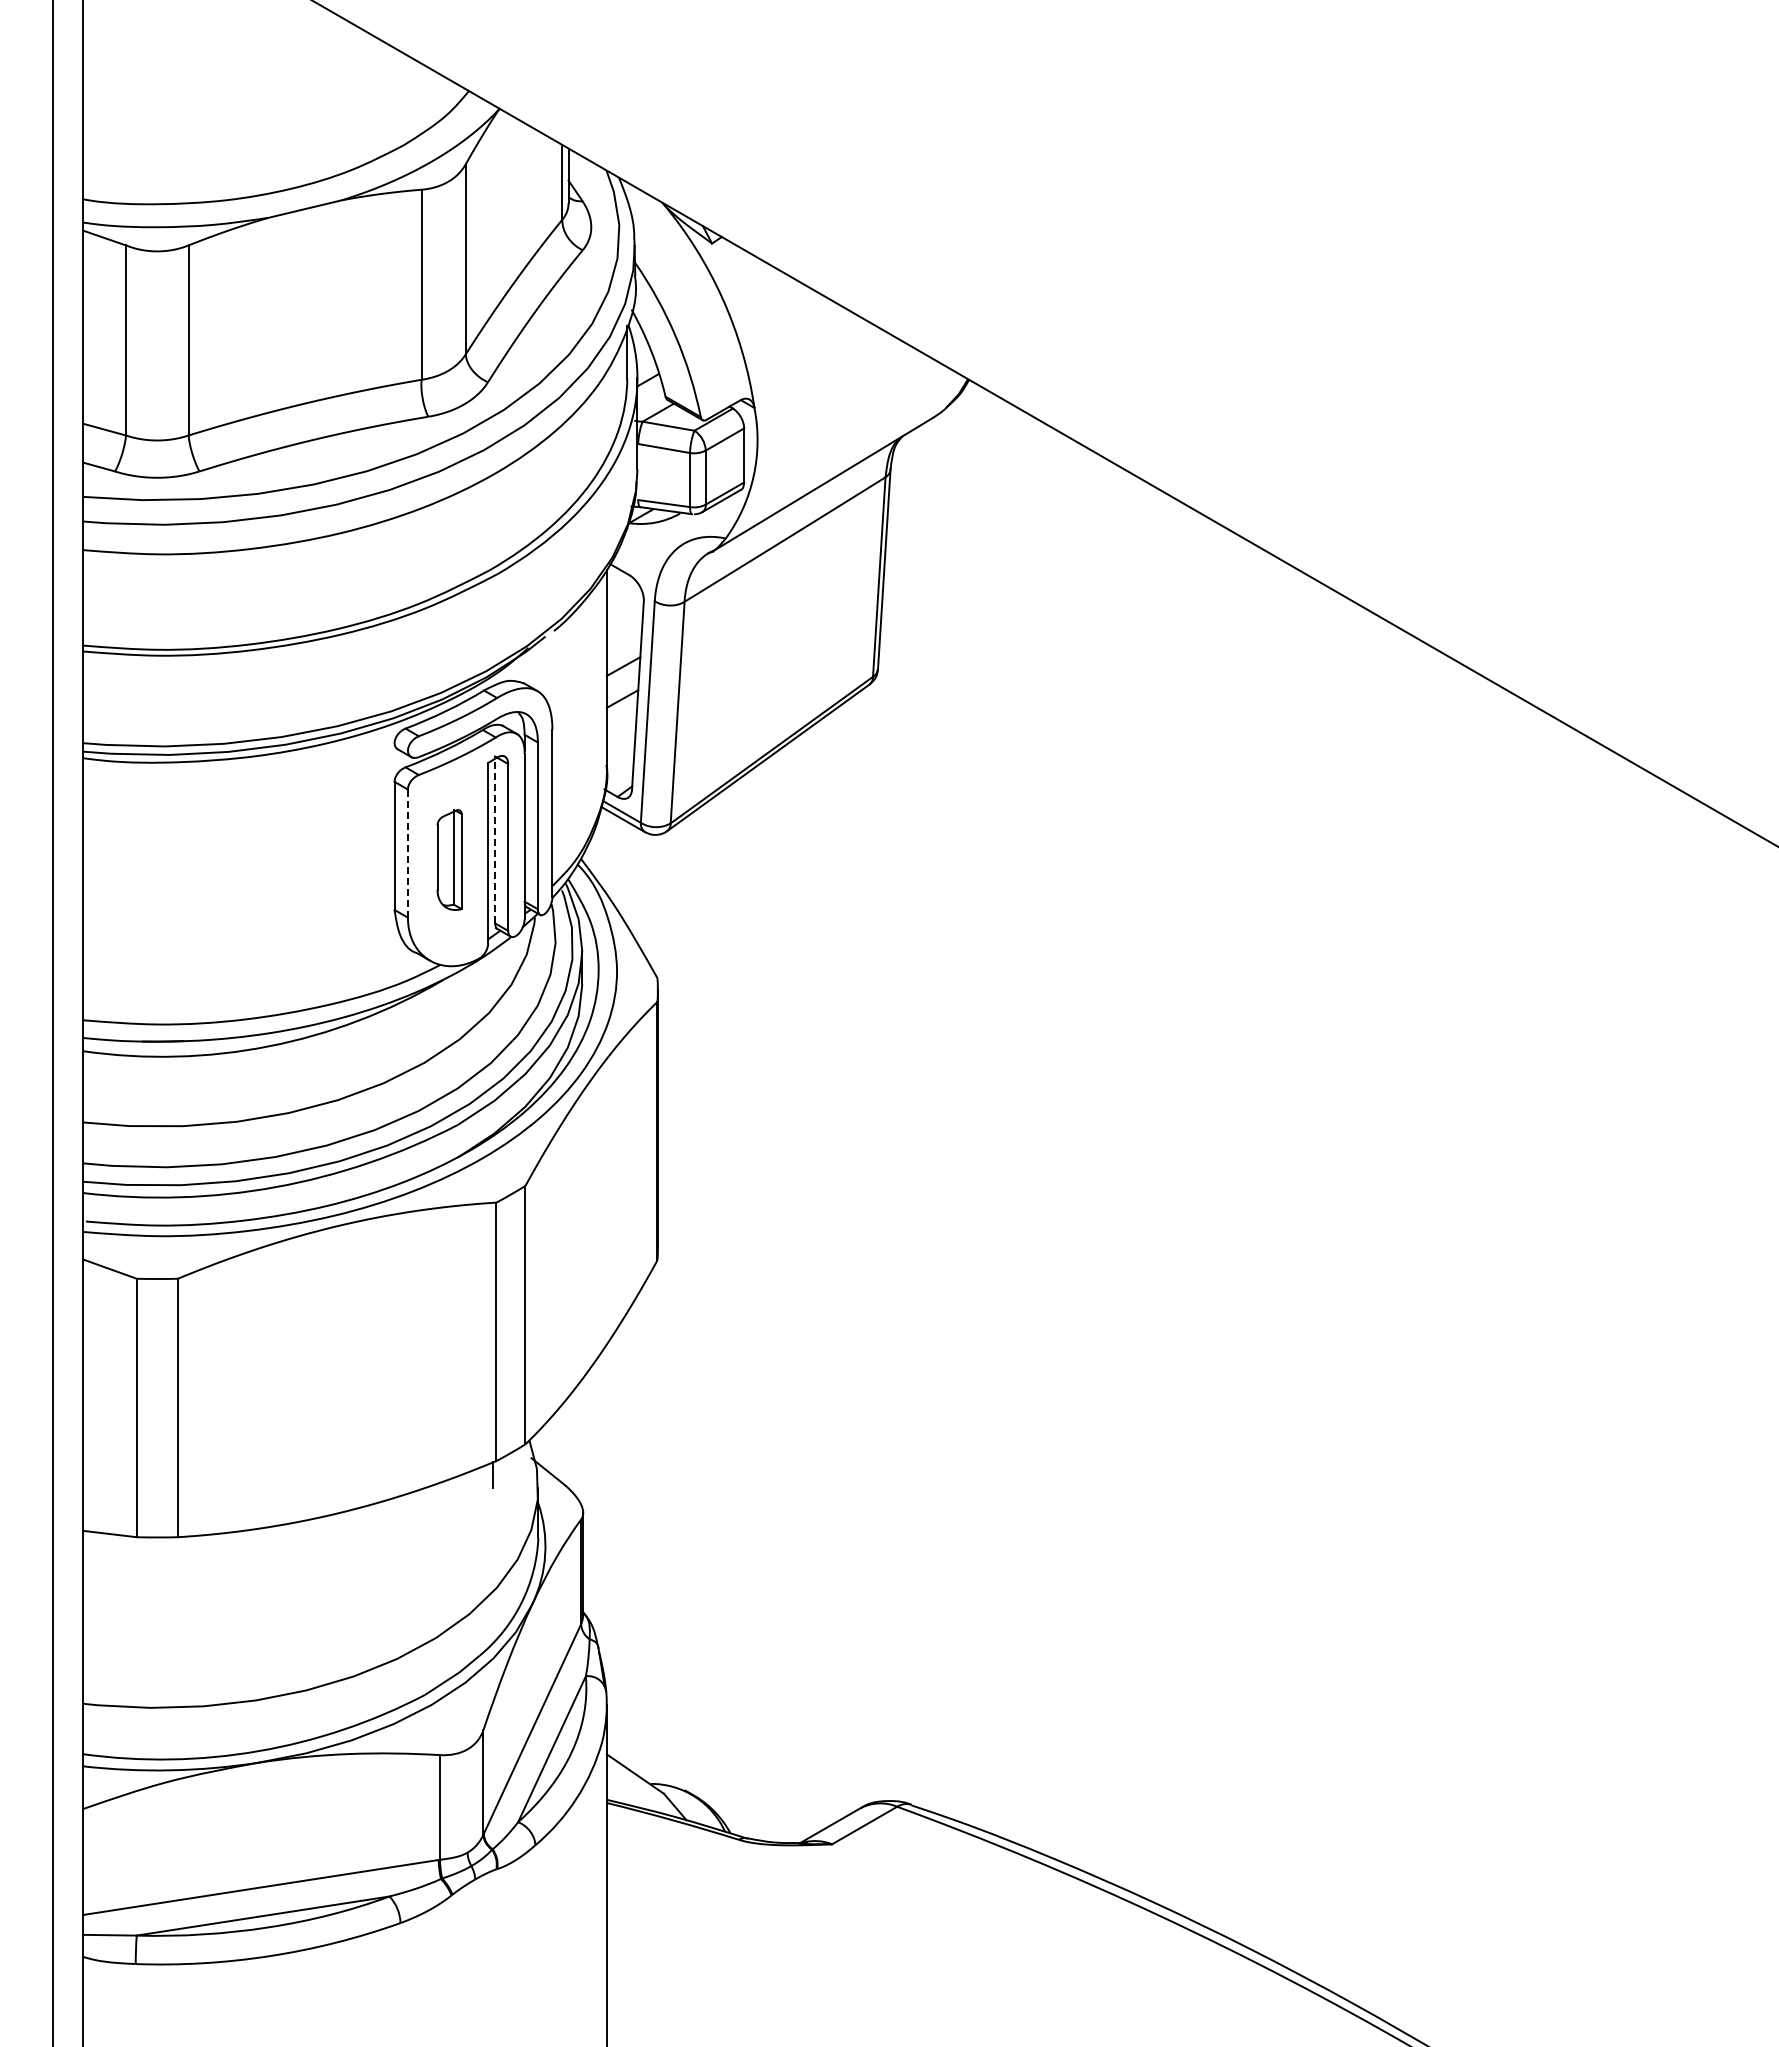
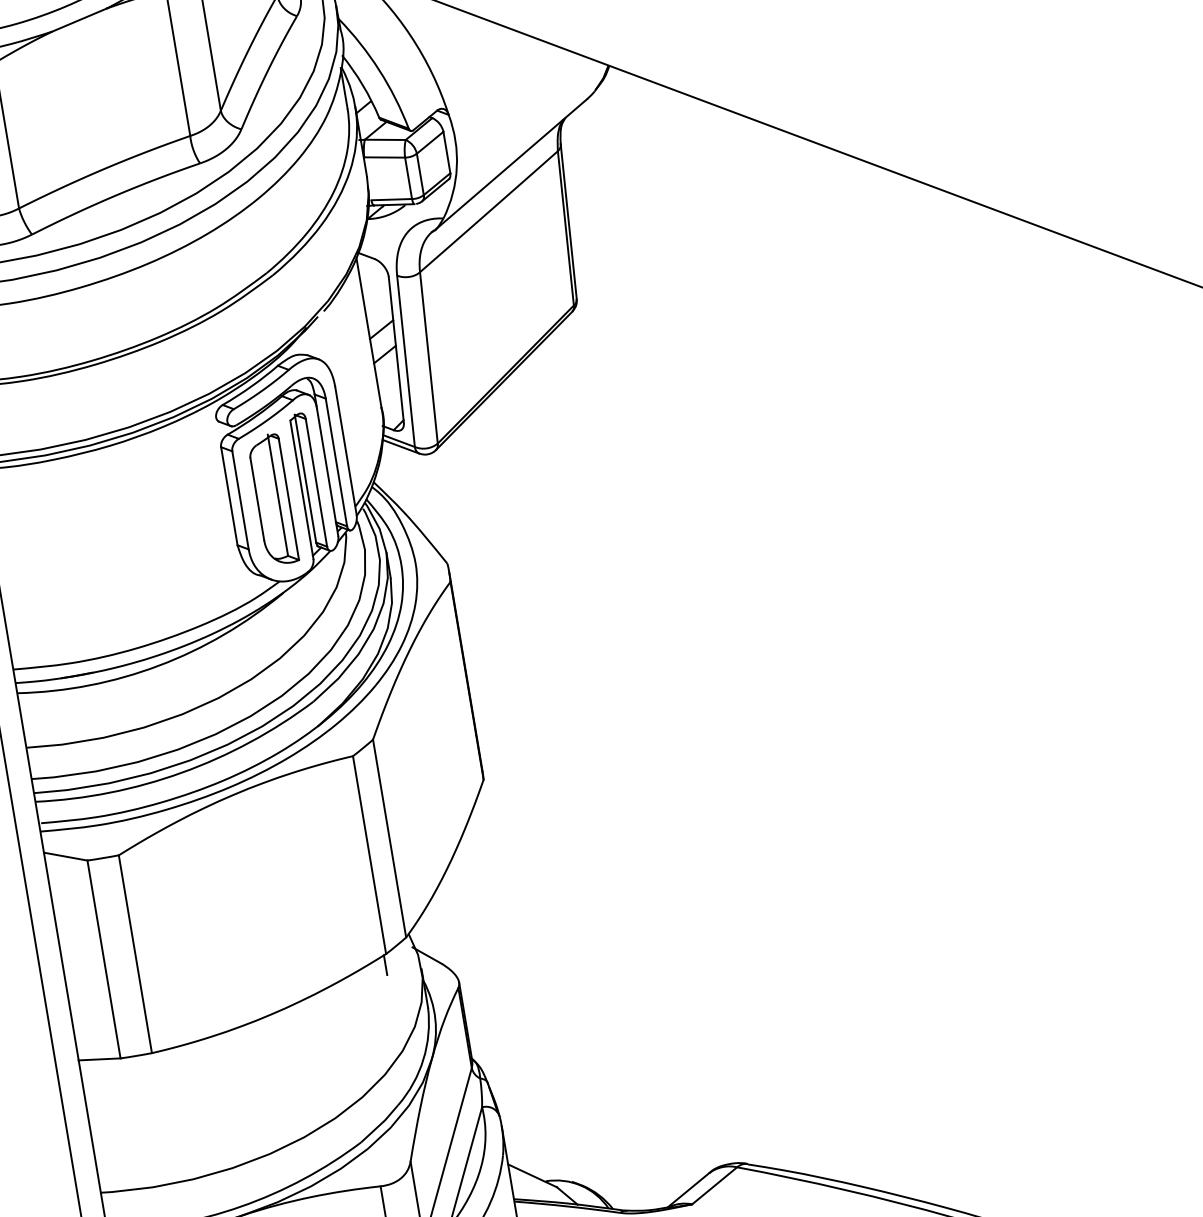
line: (495, 839) -> (305, 478), dashed -> solid
line: (407, 853) -> (240, 500), dashed -> solid
part: (449, 859) -> (273, 499), size x1.67

